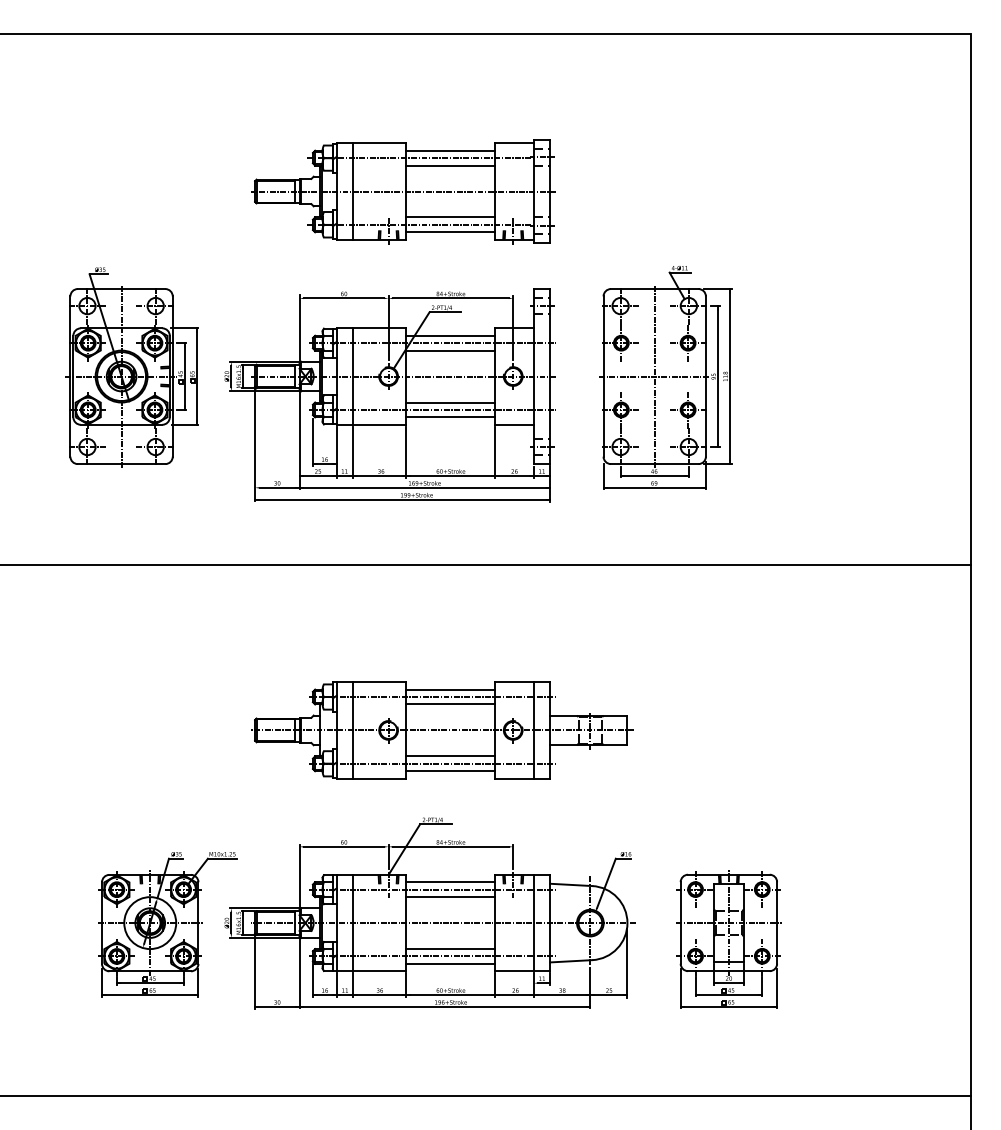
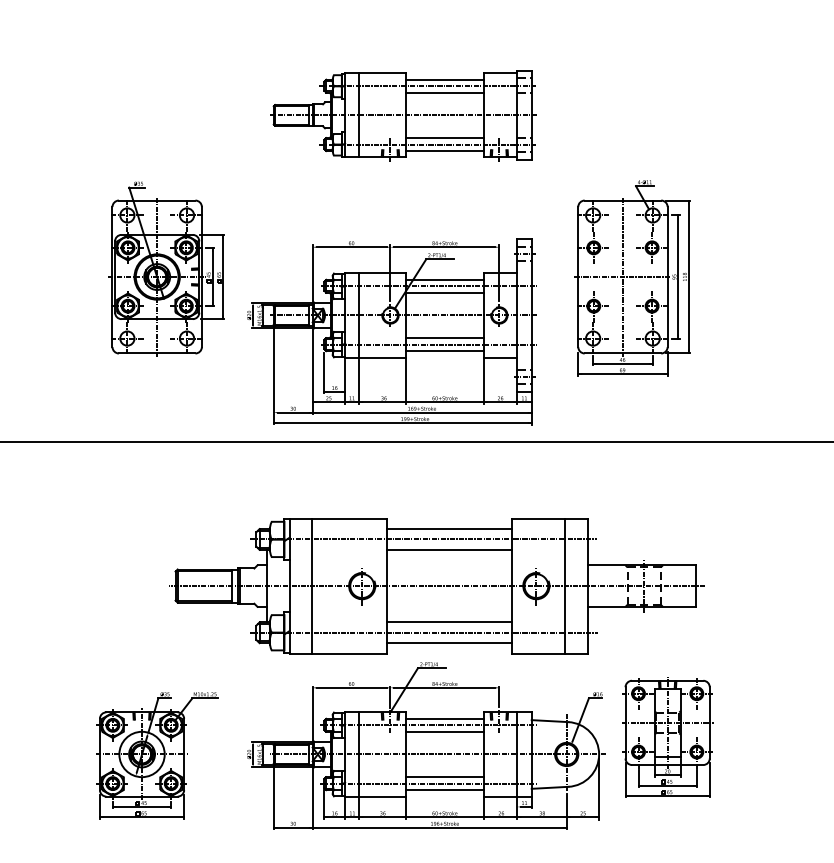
part: (389, 395) -> (391, 332), moved
part: (442, 730) -> (437, 586), size x1.6
part: (167, 924) -> (157, 755), moved
part: (728, 939) -> (667, 737), moved

